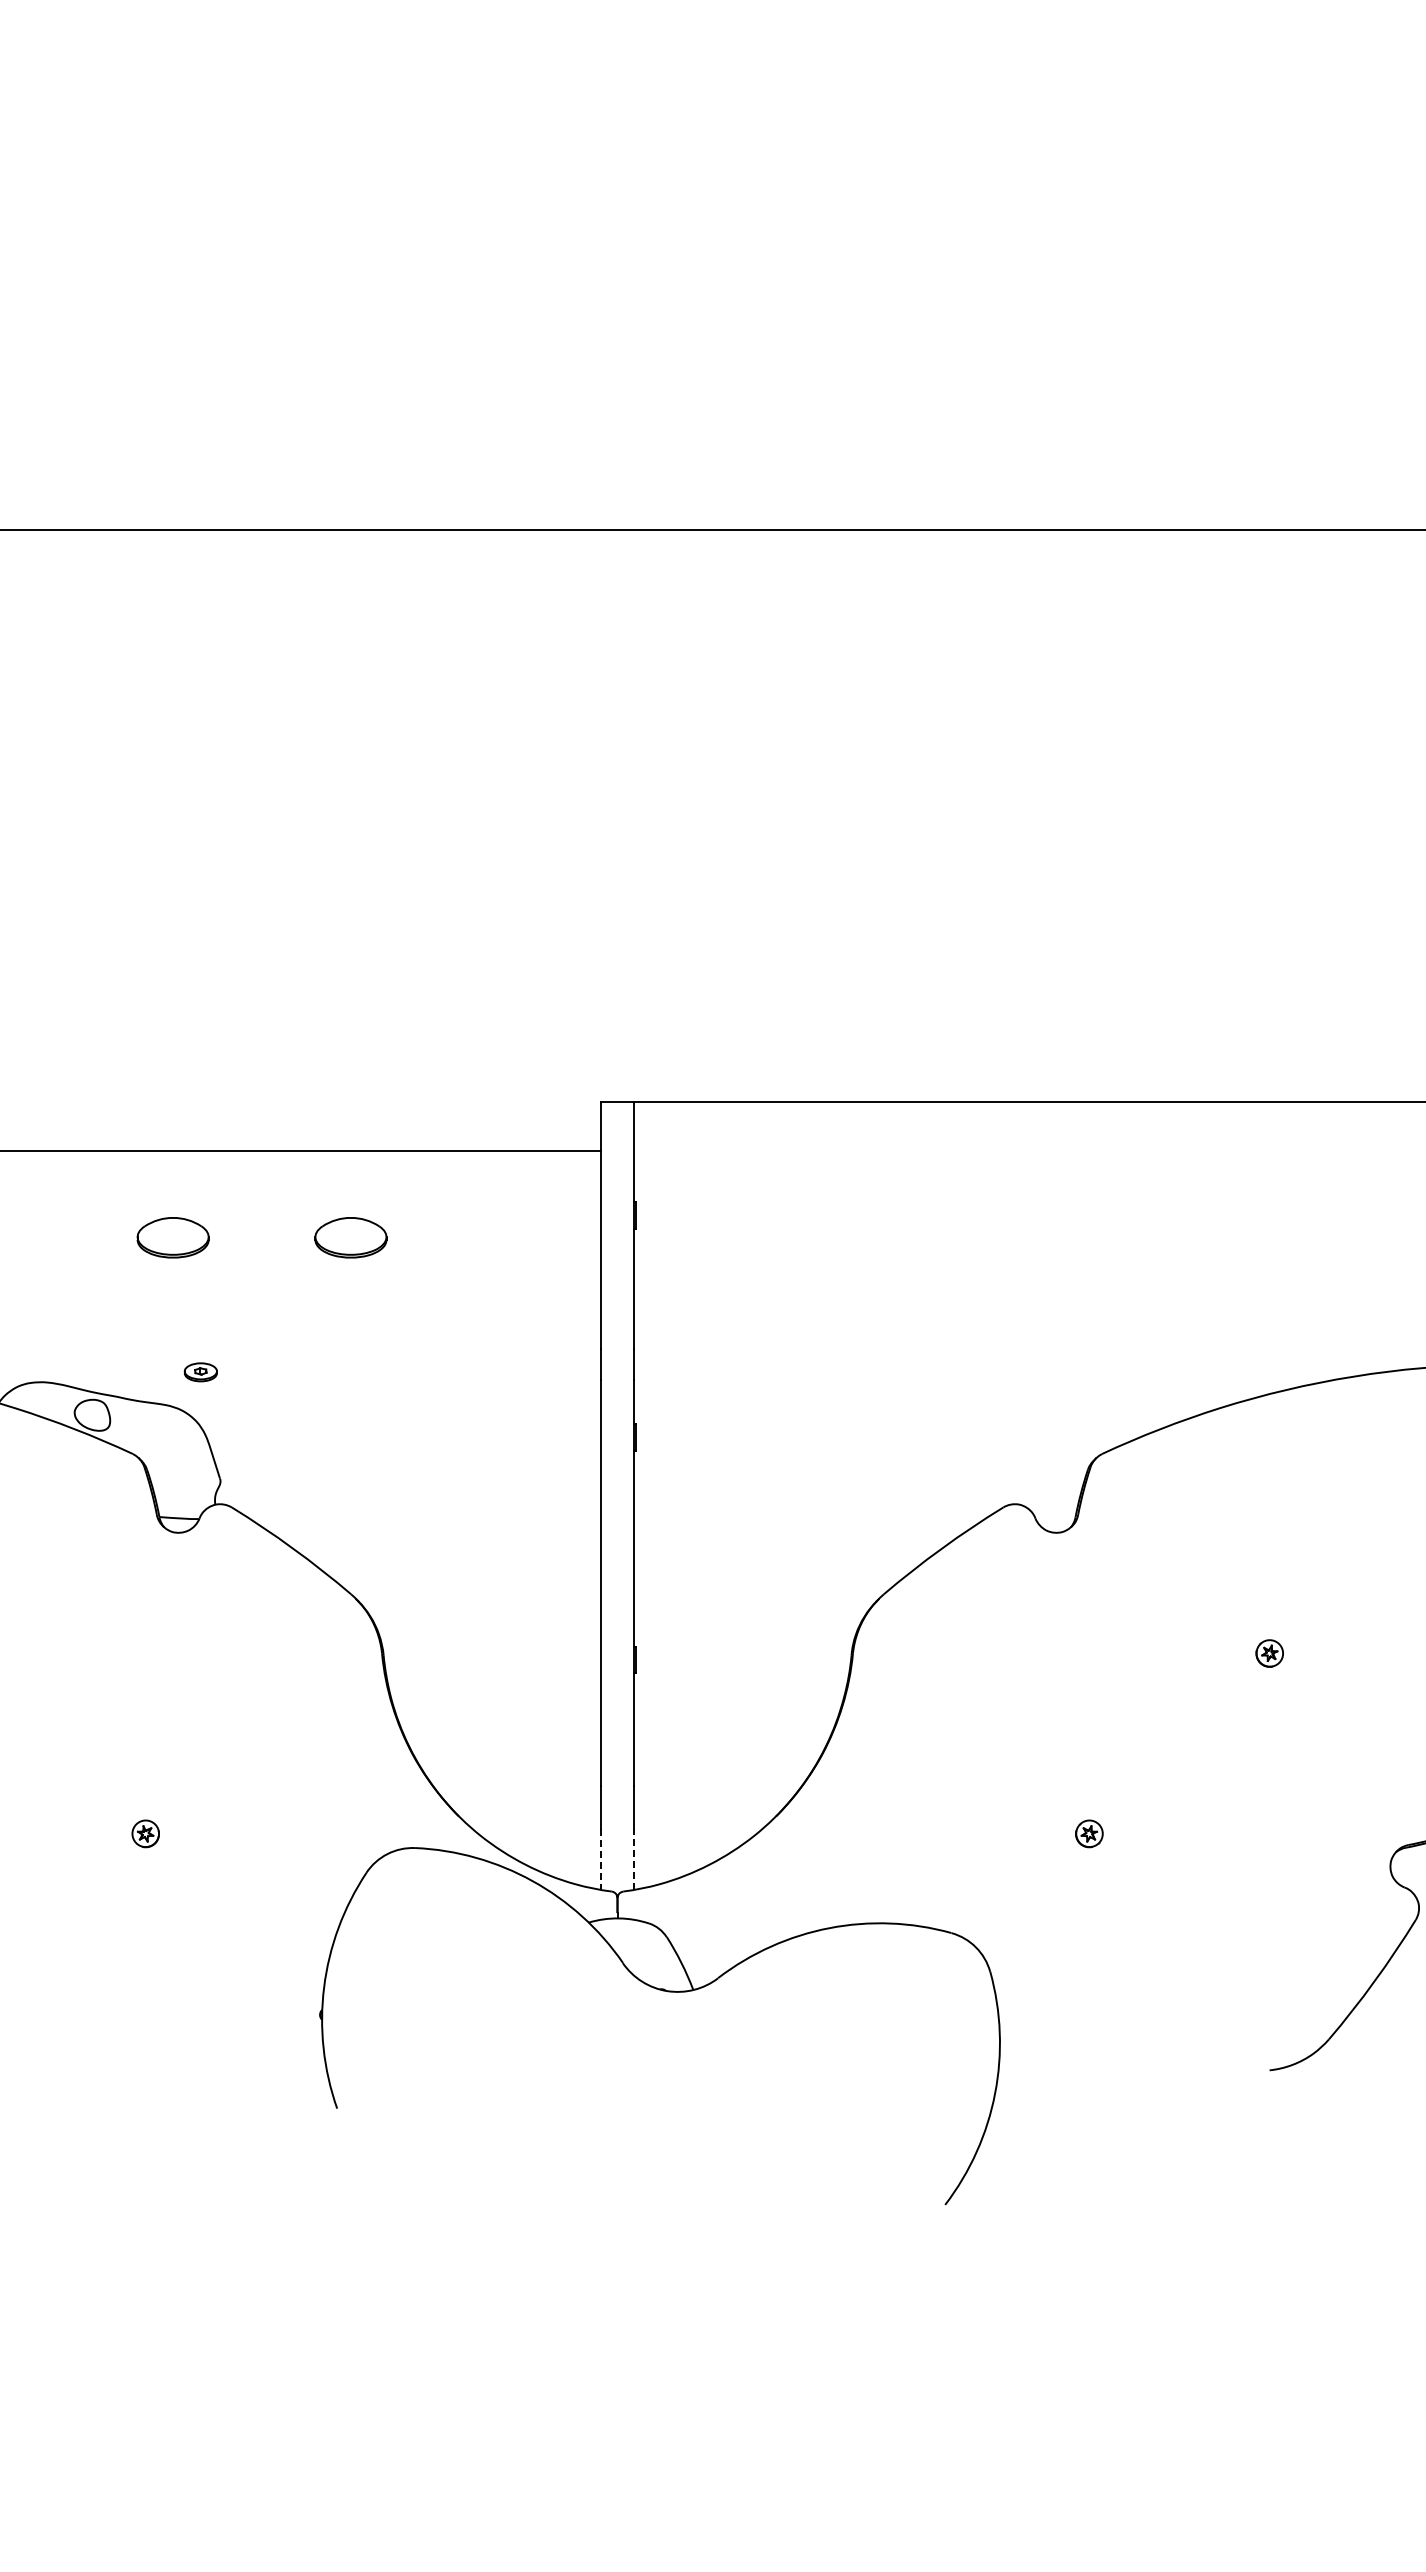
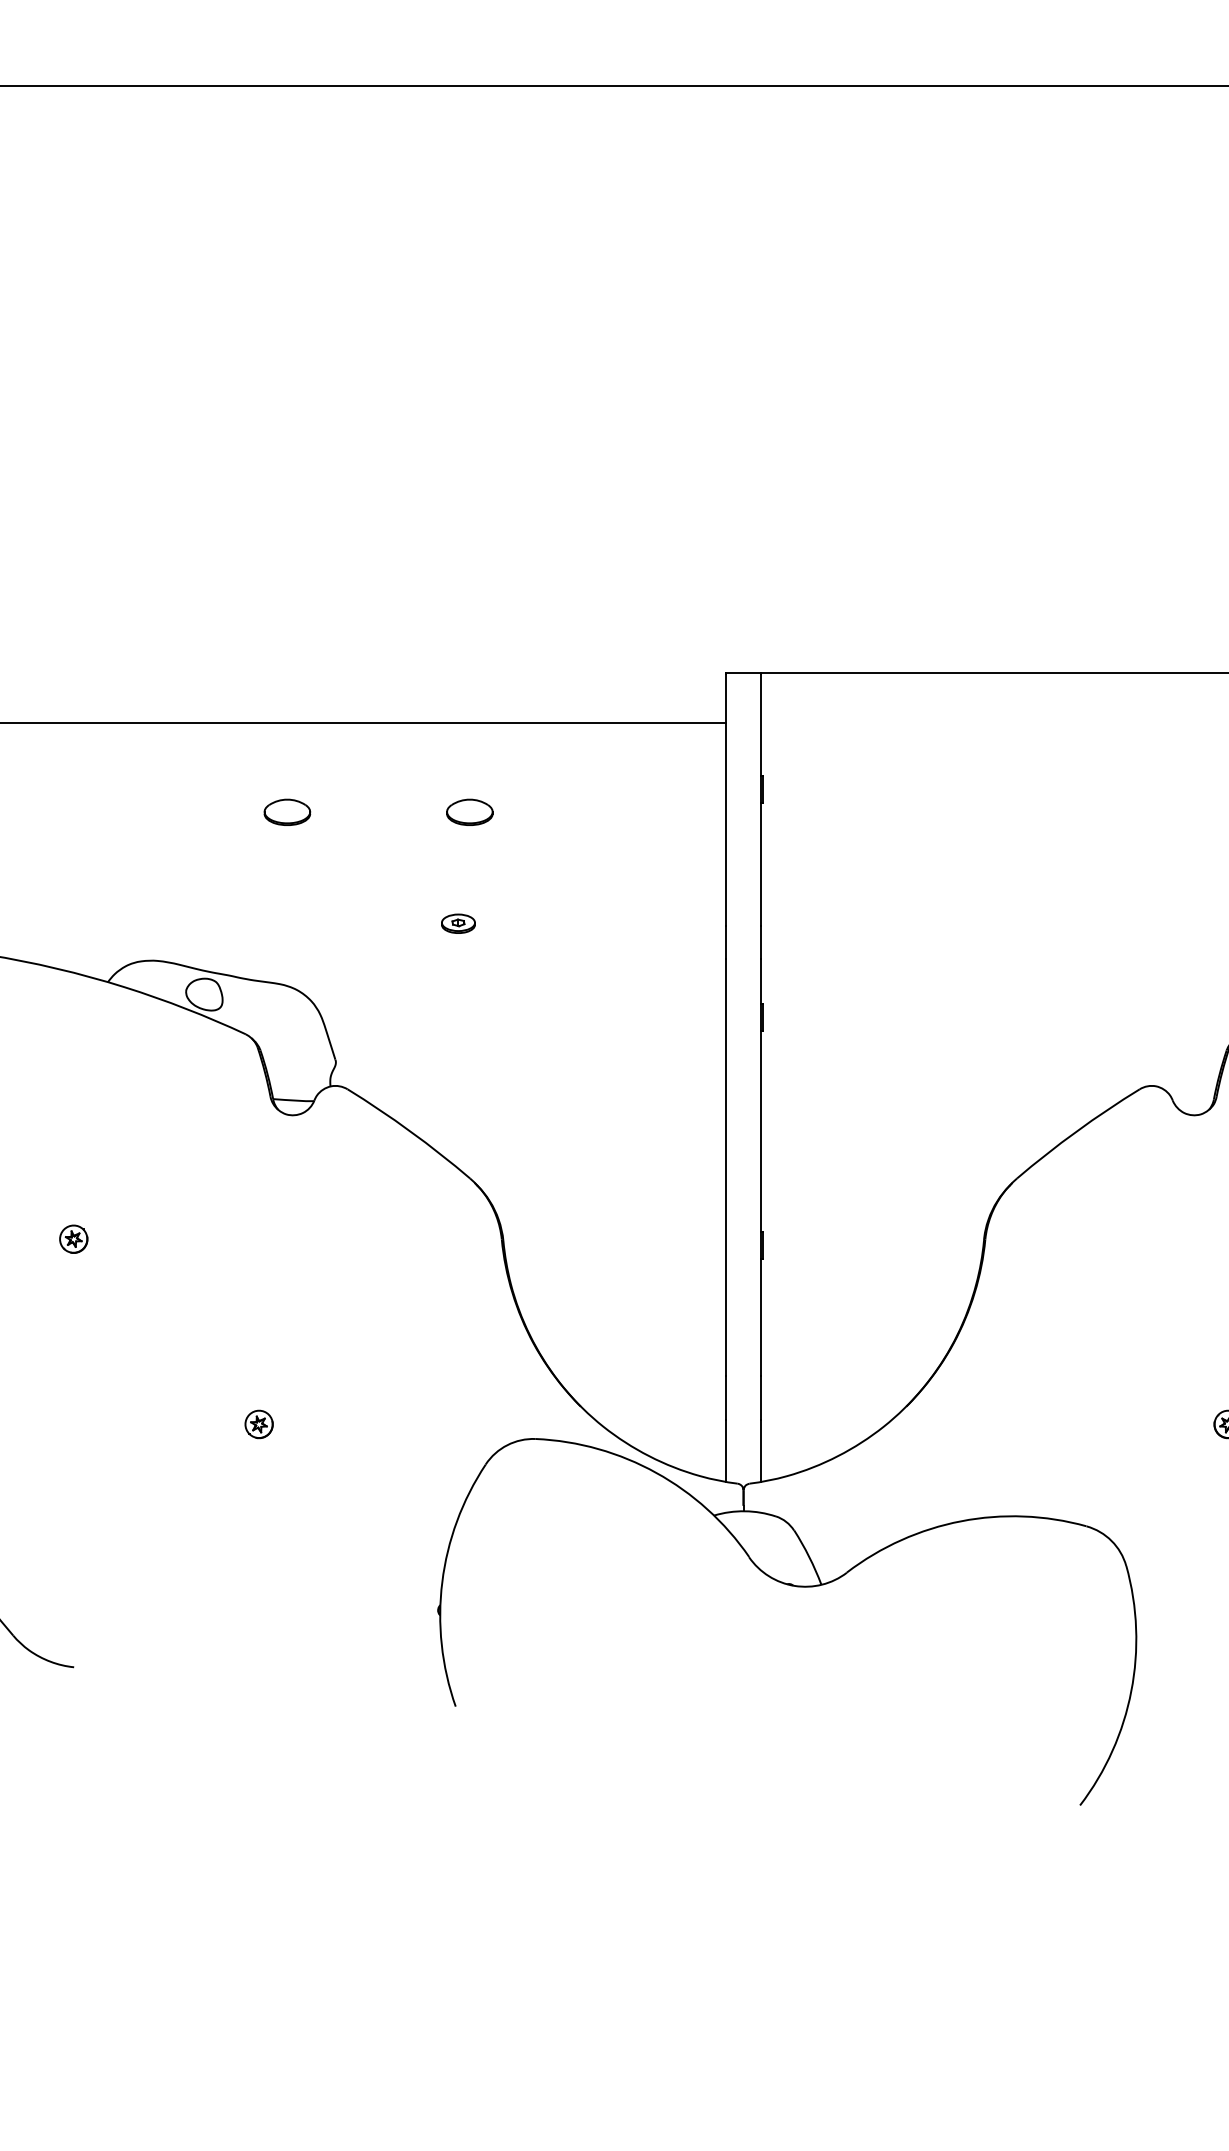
part: (173, 1237) -> (287, 812), size x0.62
part: (350, 1237) -> (469, 812), size x0.62
part: (200, 1372) -> (458, 923), moved
line: (634, 1859) -> (761, 1450), dashed -> solid
line: (600, 1860) -> (726, 1451), dashed -> solid

